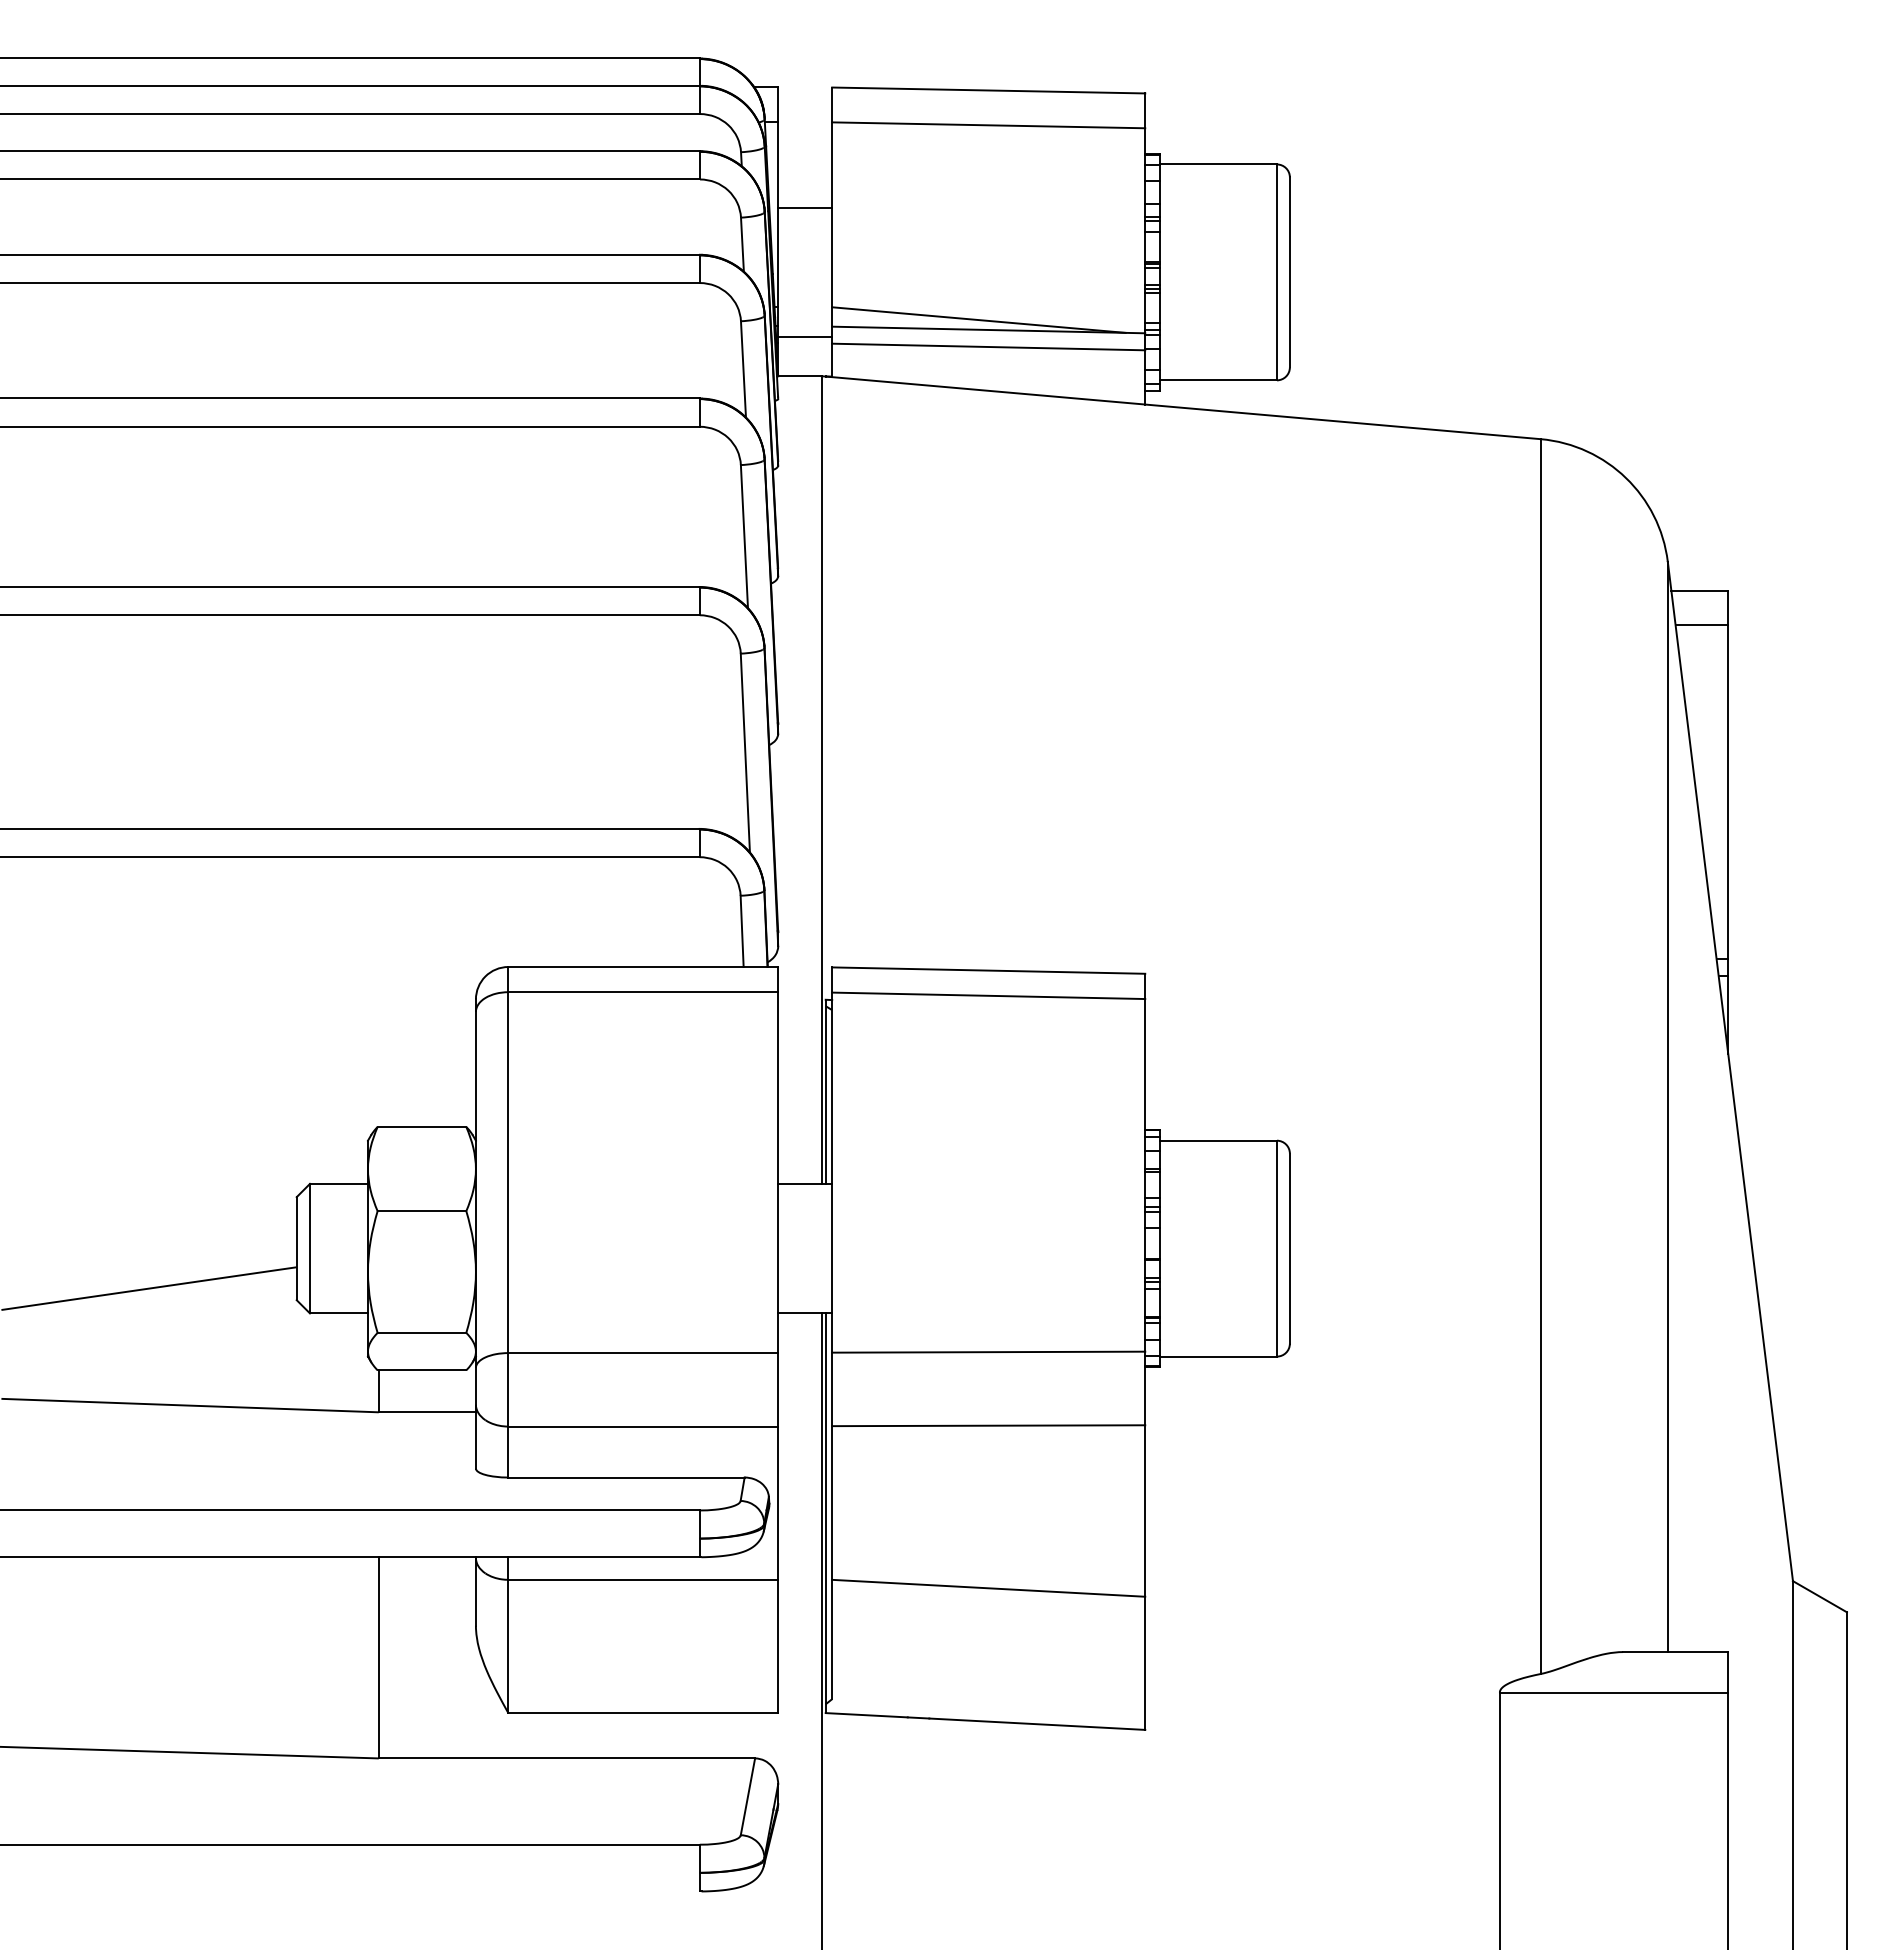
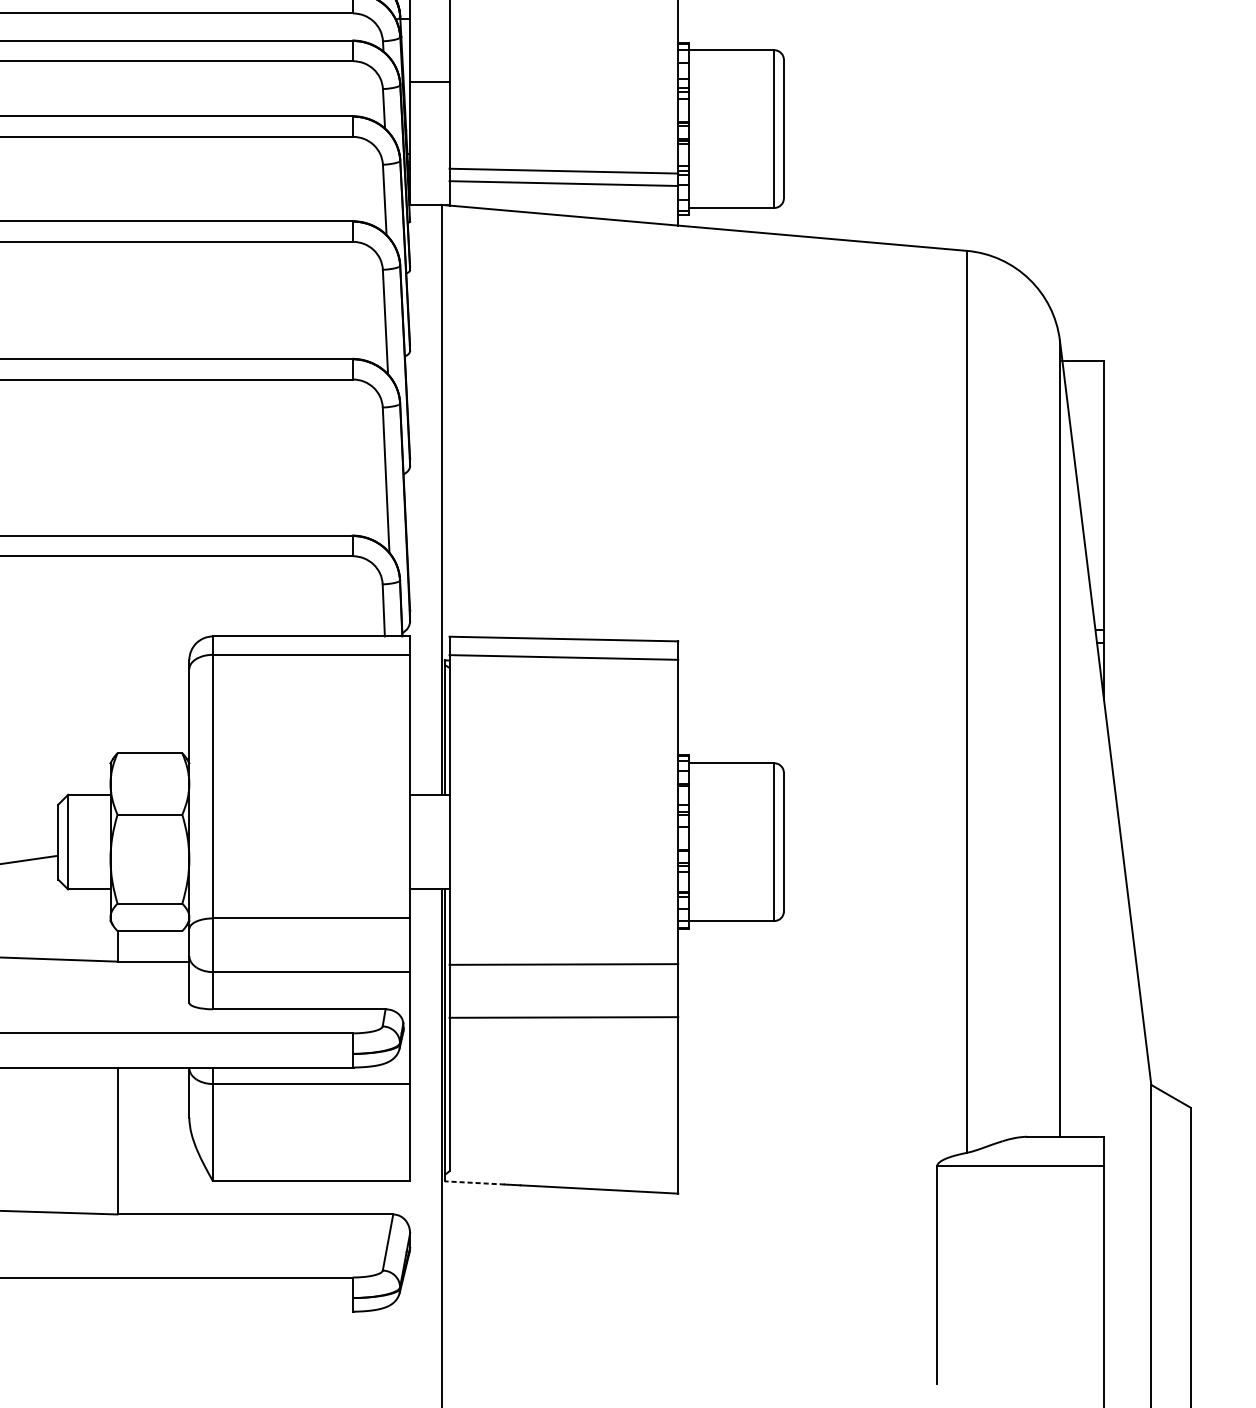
line: (988, 125) -> (563, 21), removed
line: (978, 319) -> (556, 163), removed
line: (805, 337) -> (430, 176), removed
line: (1701, 625) -> (1084, 386), removed
line: (988, 1351) -> (563, 964), moved
line: (988, 1425) -> (563, 1017), moved
line: (988, 1587) -> (563, 1089), removed
line: (866, 1715) -> (474, 1183), solid -> dashed

